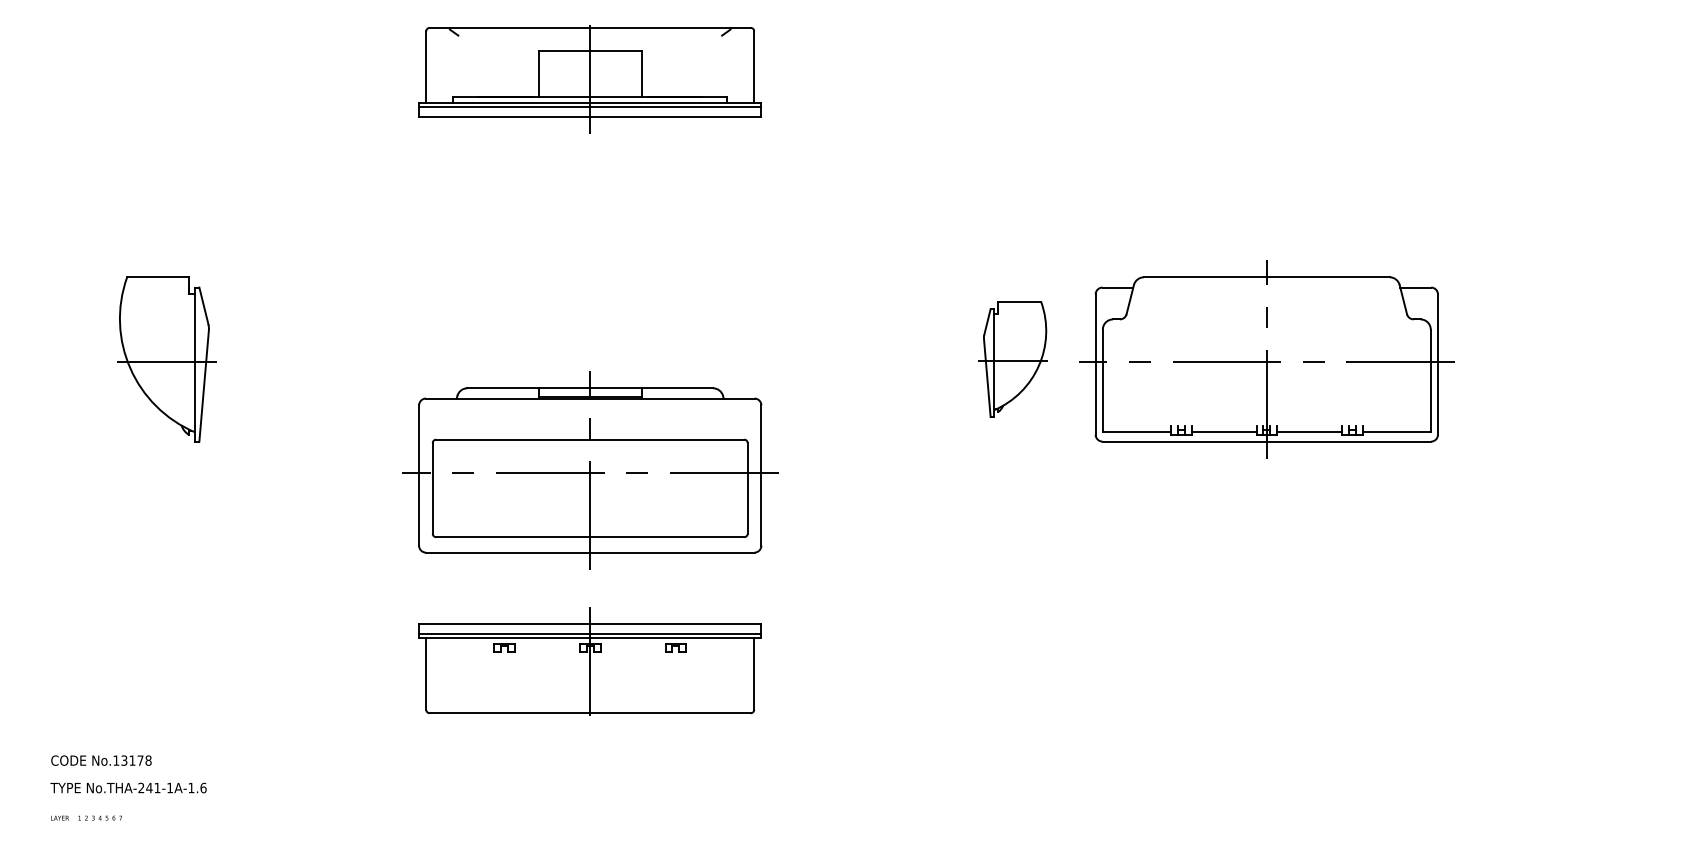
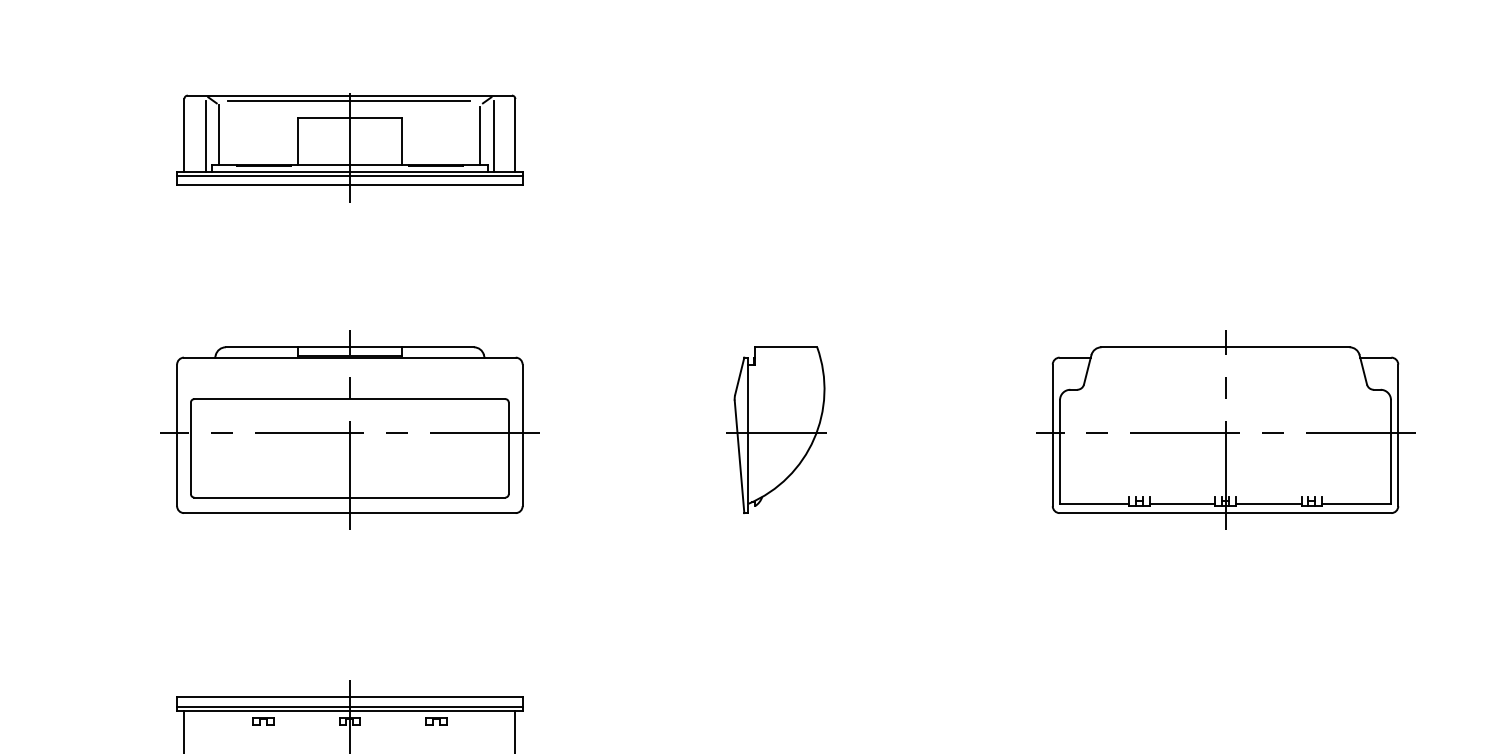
line: (588, 33) -> (348, 101), added
line: (461, 66) -> (219, 134), added
line: (719, 67) -> (480, 135), added
line: (447, 68) -> (205, 136), added
line: (732, 68) -> (493, 136), added
part: (1012, 359) -> (776, 430), size x1.43
part: (1266, 359) -> (1225, 430), moved
part: (590, 470) -> (350, 430), moved

